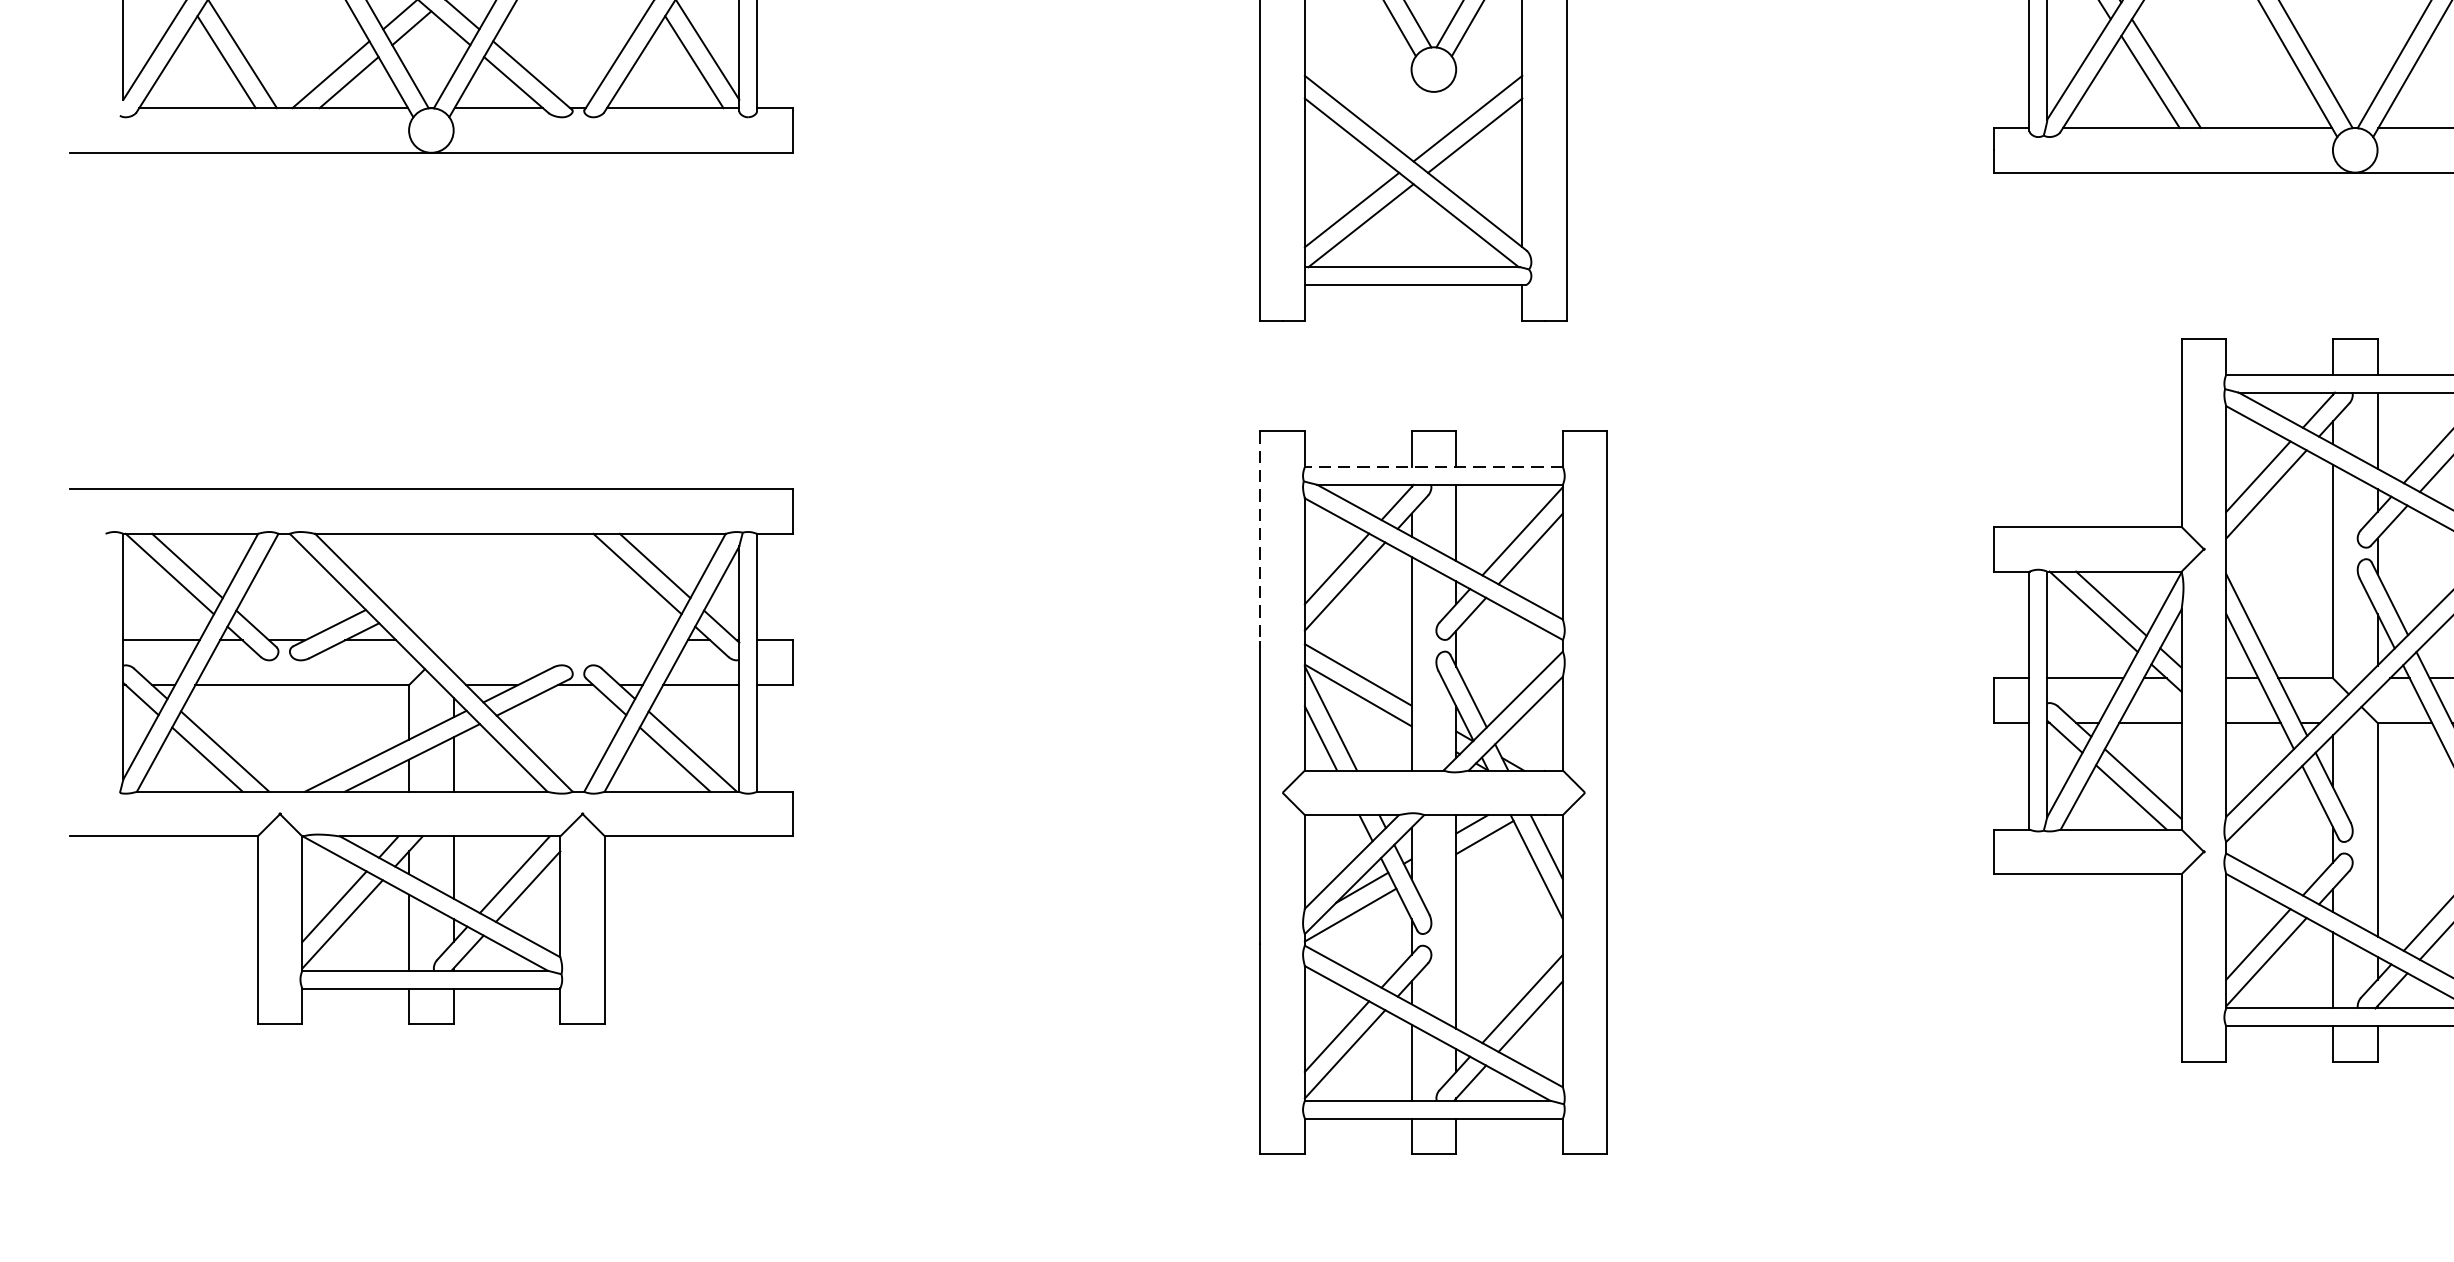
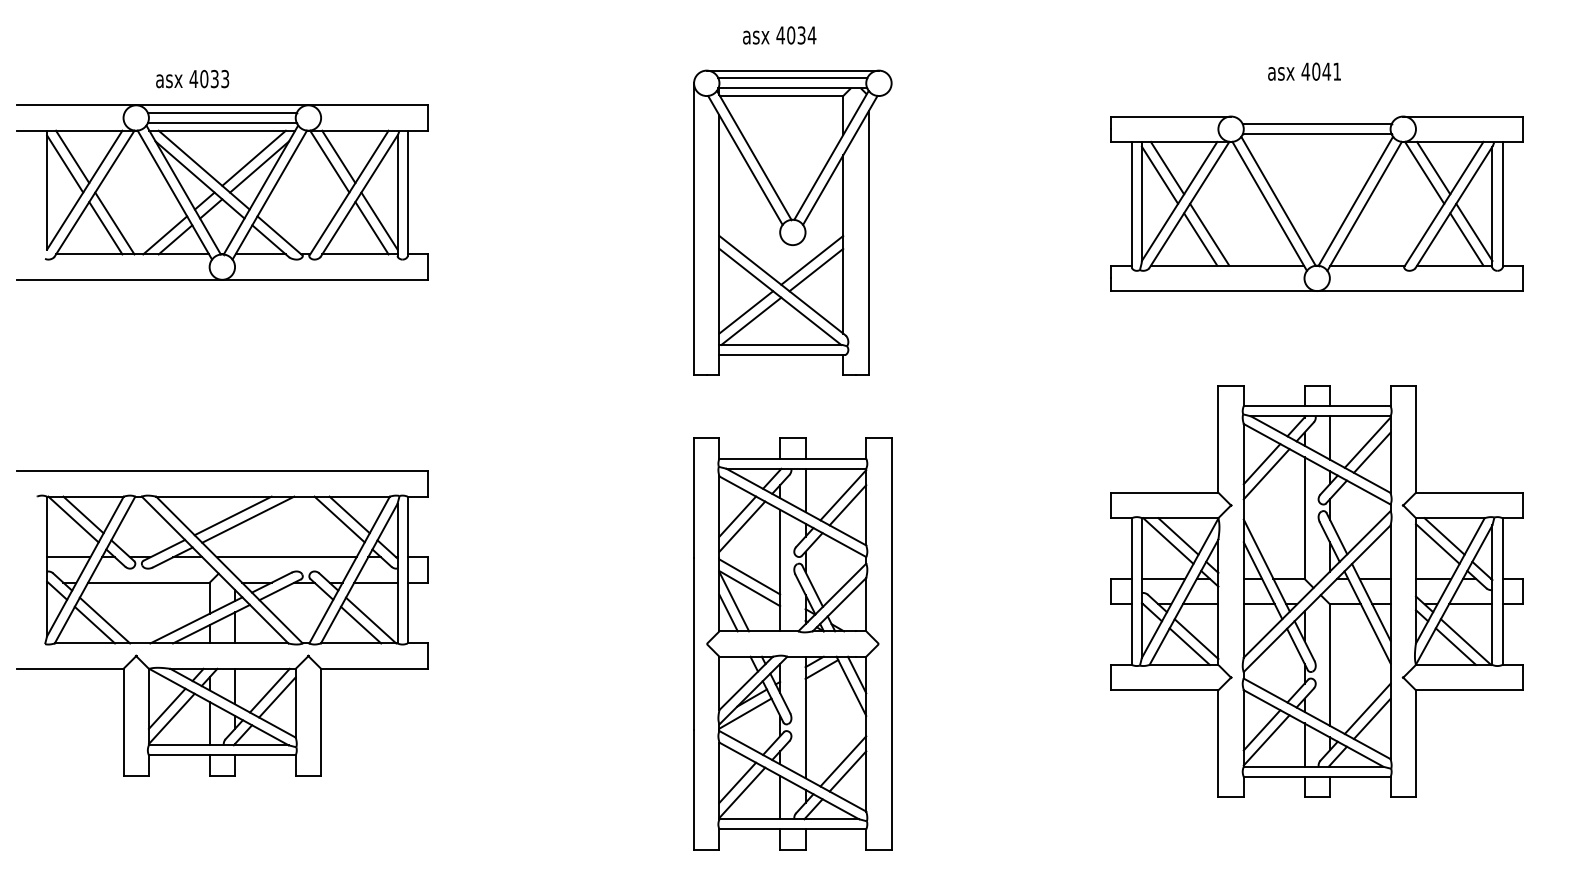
line: (1433, 466) -> (792, 458), dashed -> solid
line: (1261, 537) -> (694, 498), dashed -> solid
line: (449, 566) -> (232, 515), added
line: (477, 573) -> (248, 519), added
line: (544, 640) -> (286, 557), added

